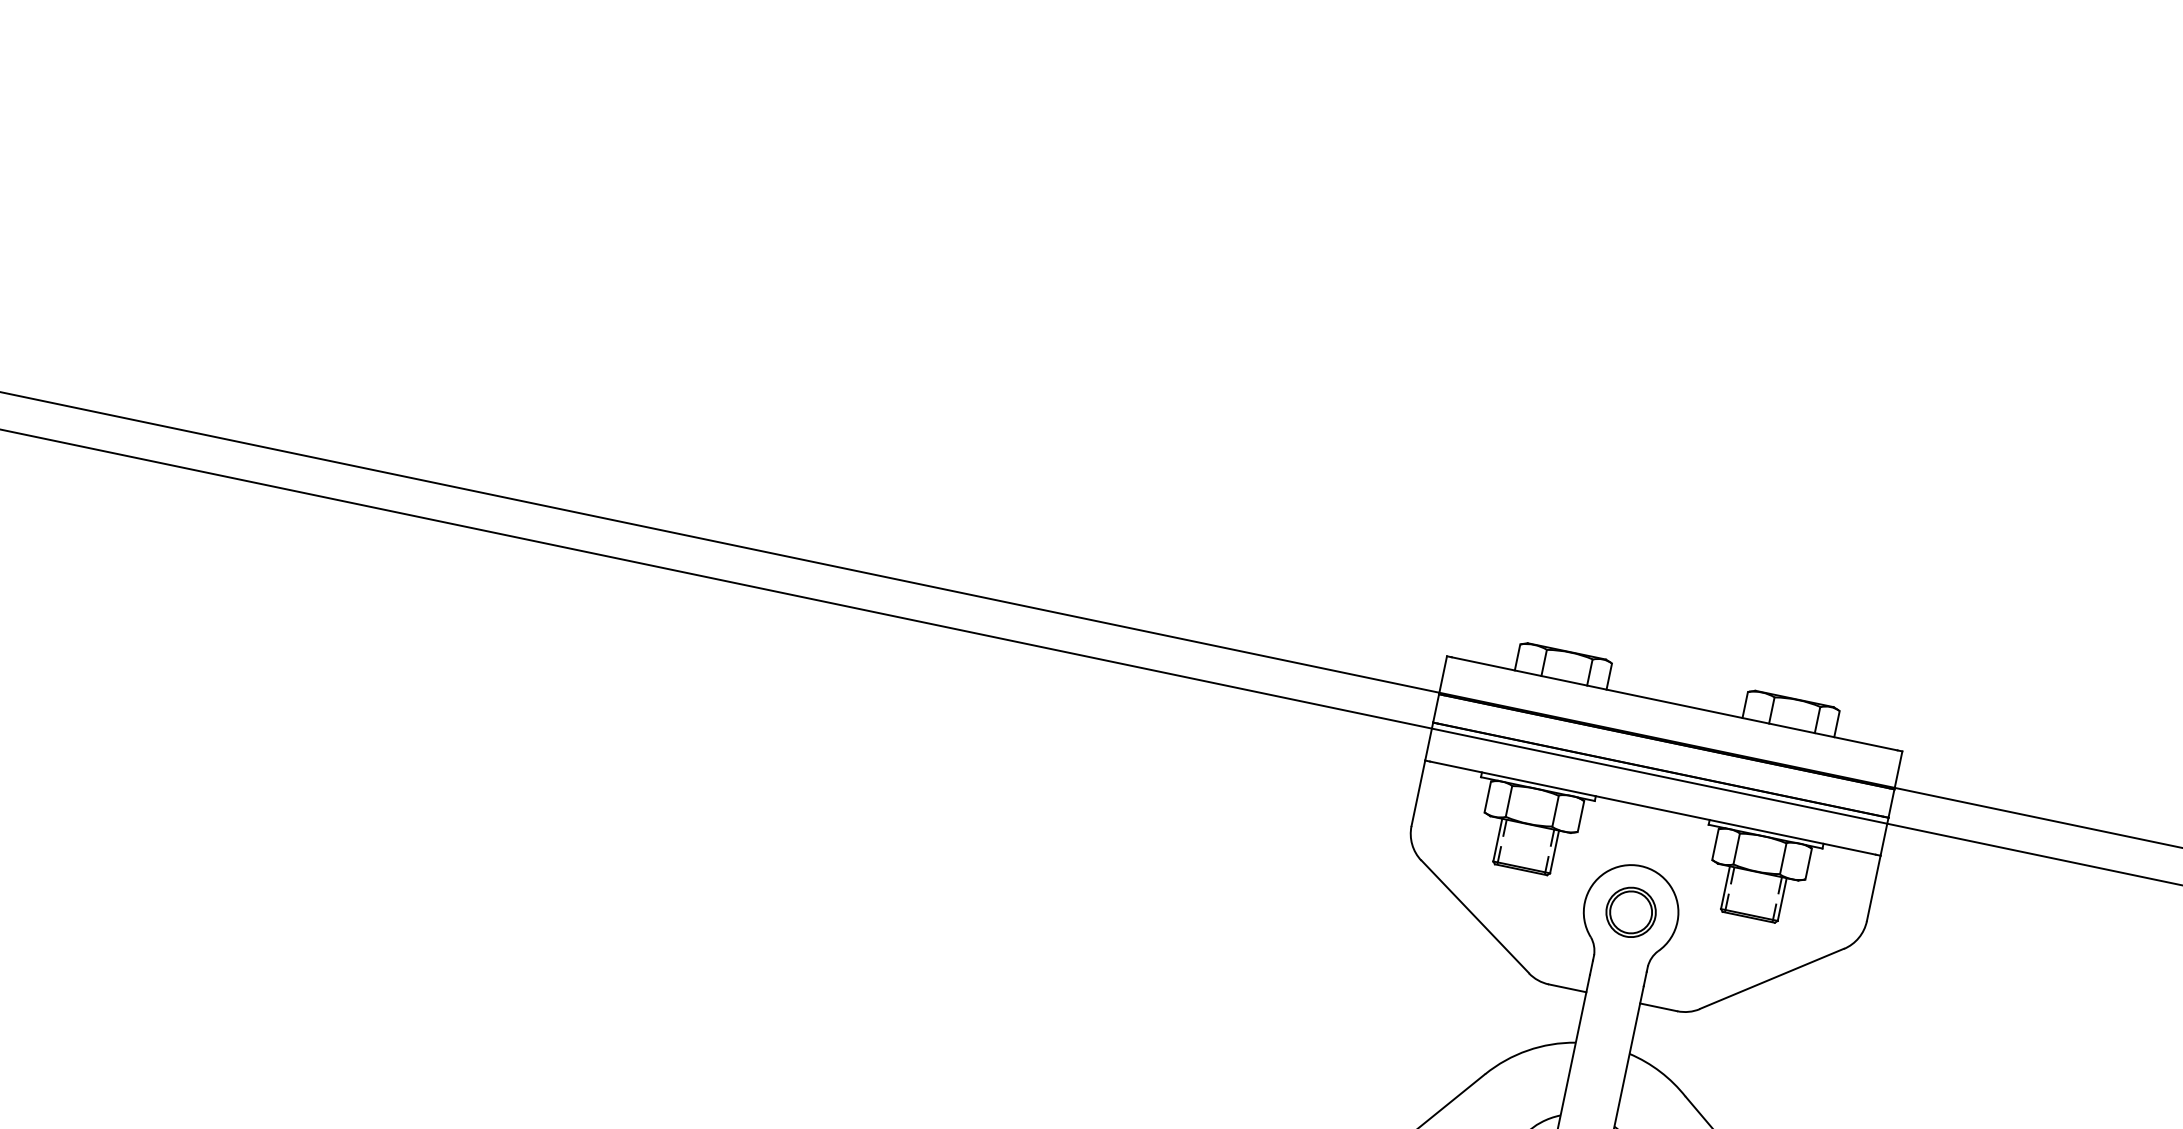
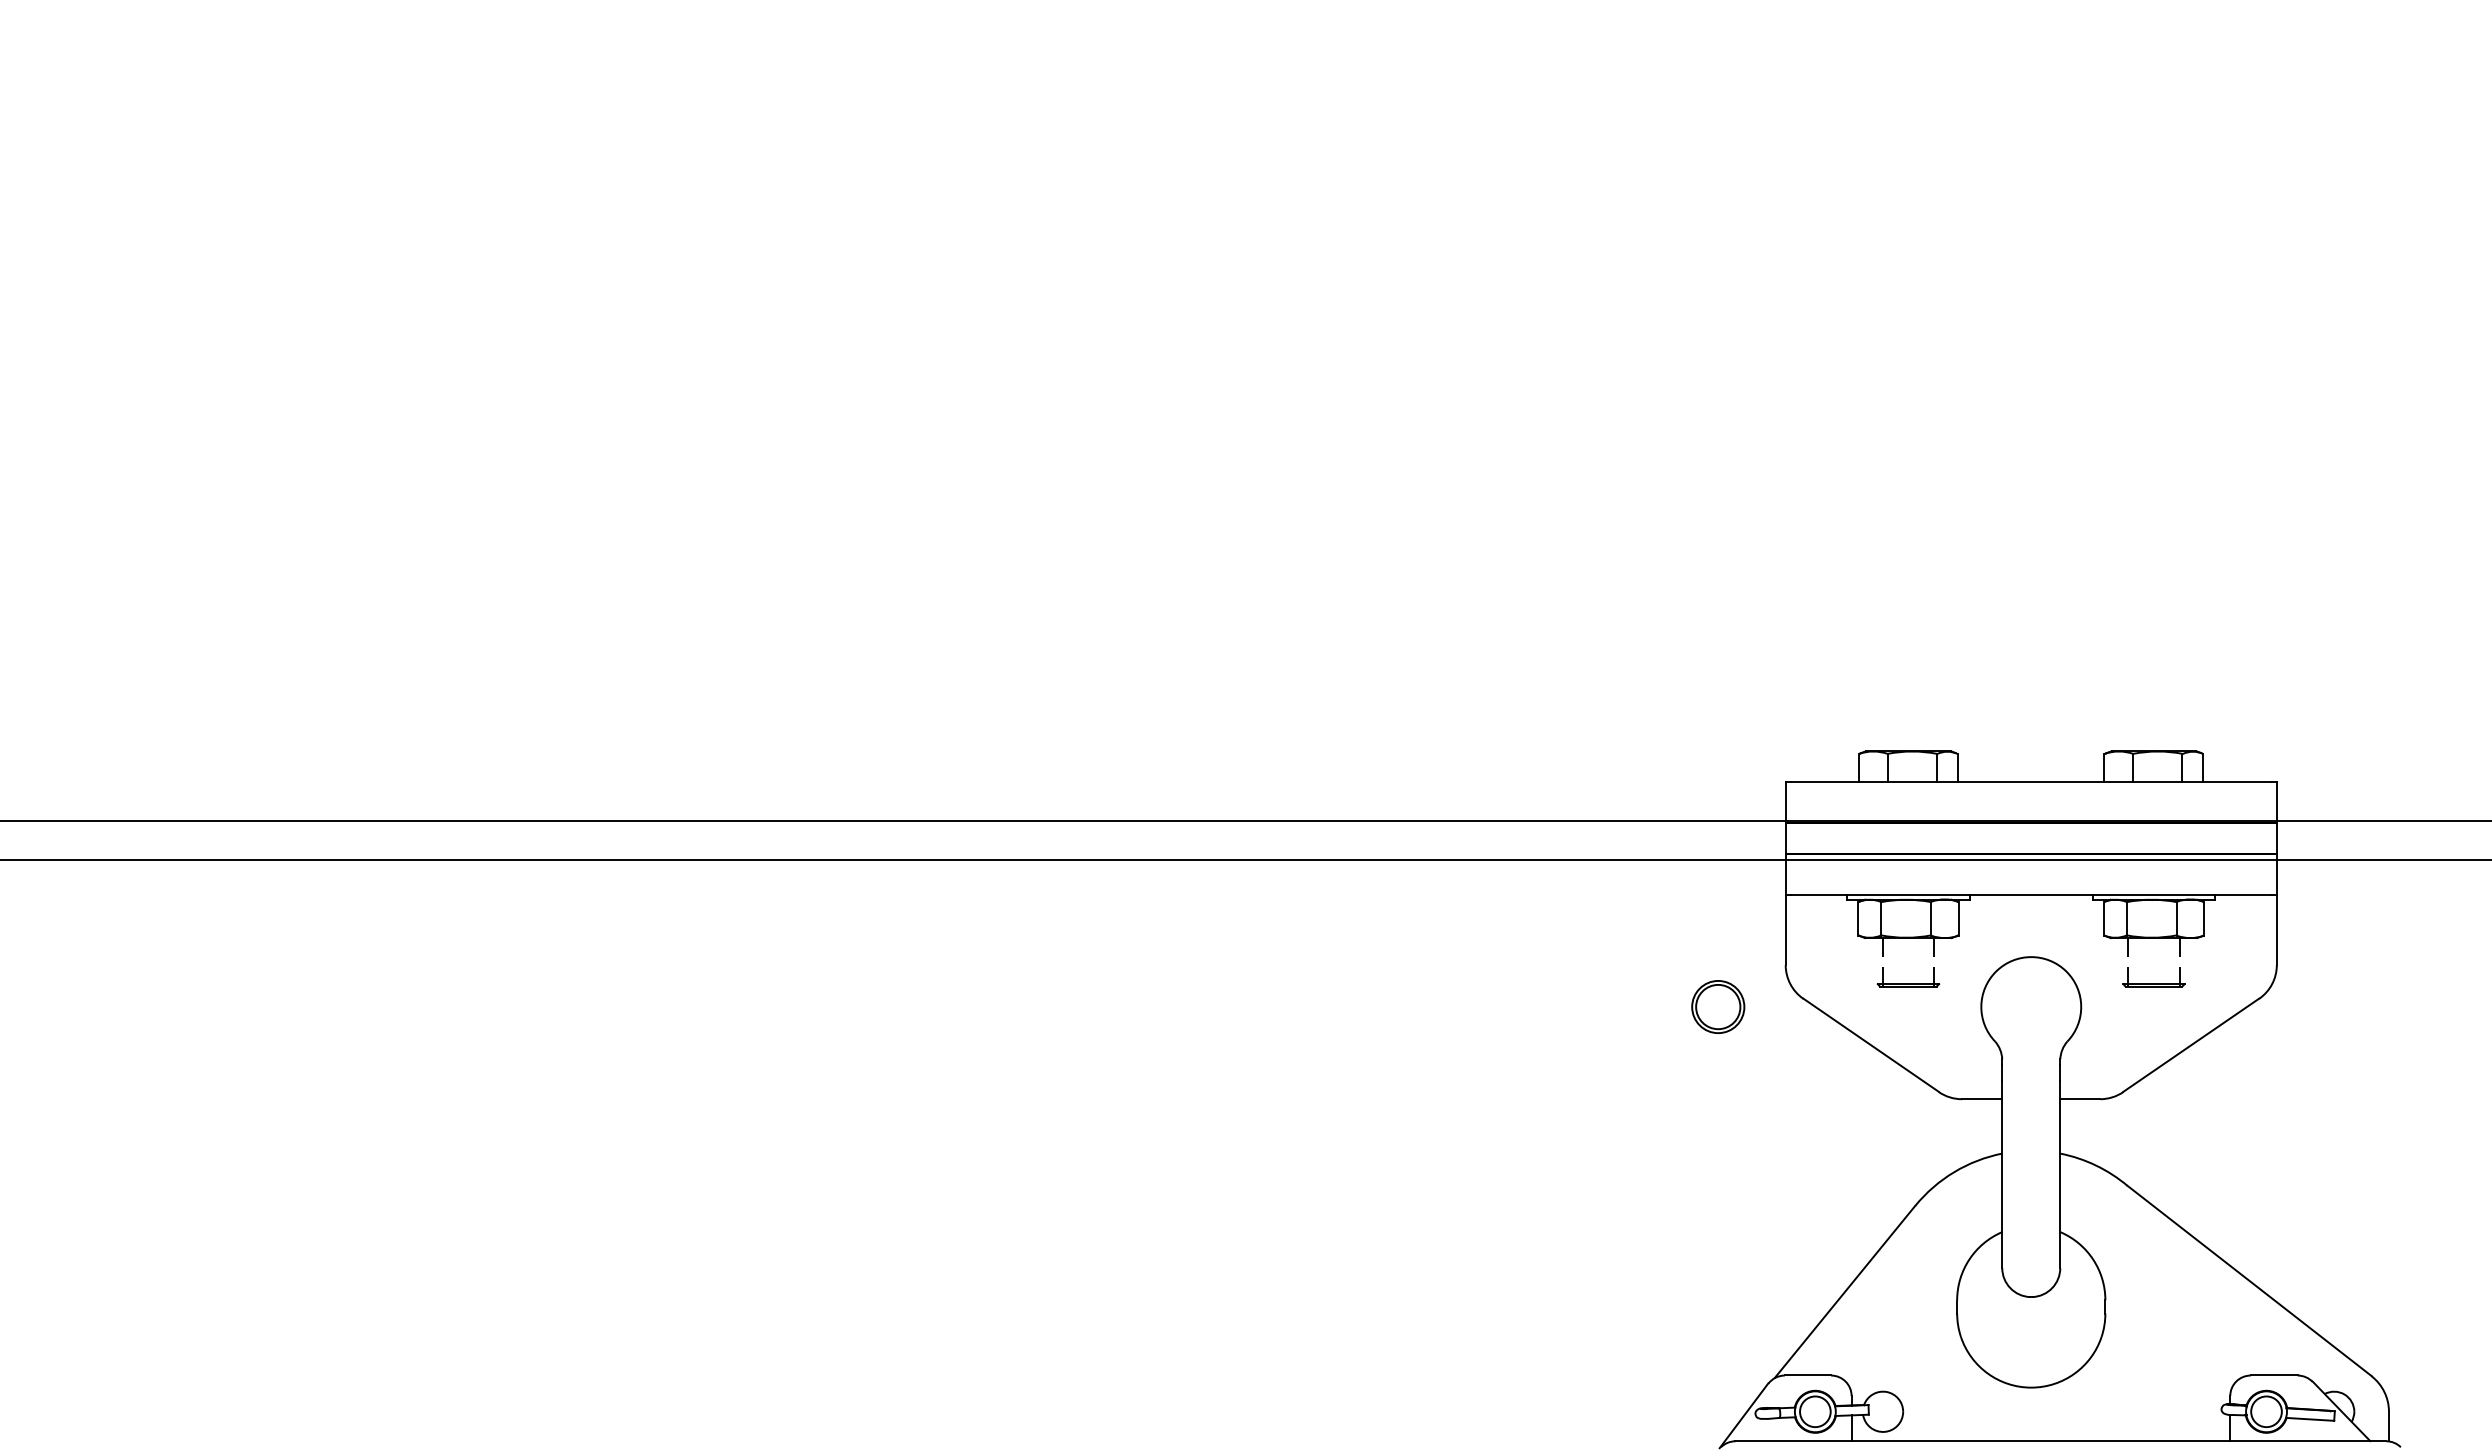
line: (1497, 840) -> (1877, 961), removed
line: (1554, 852) -> (1939, 961), removed
line: (1725, 888) -> (2123, 961), removed
line: (1782, 899) -> (2184, 961), removed
part: (1631, 911) -> (1718, 1006), moved

